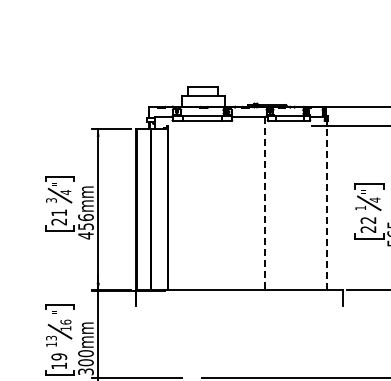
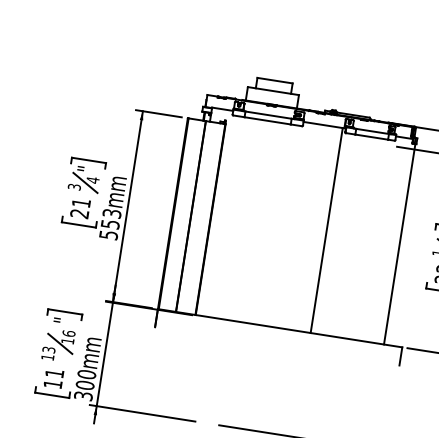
line: (265, 203) -> (327, 230), dashed -> solid
line: (327, 205) -> (400, 244), dashed -> solid
text: (85, 226) -> (109, 224), 456mm -> 553mm
text: (59, 356) -> (55, 373), 19 -> 11

